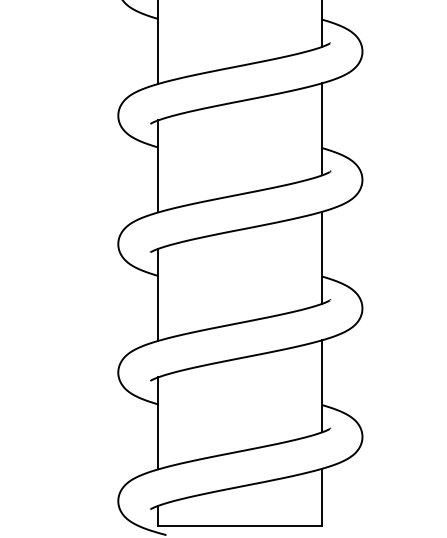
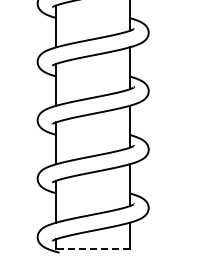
line: (238, 525) -> (92, 248), solid -> dashed

